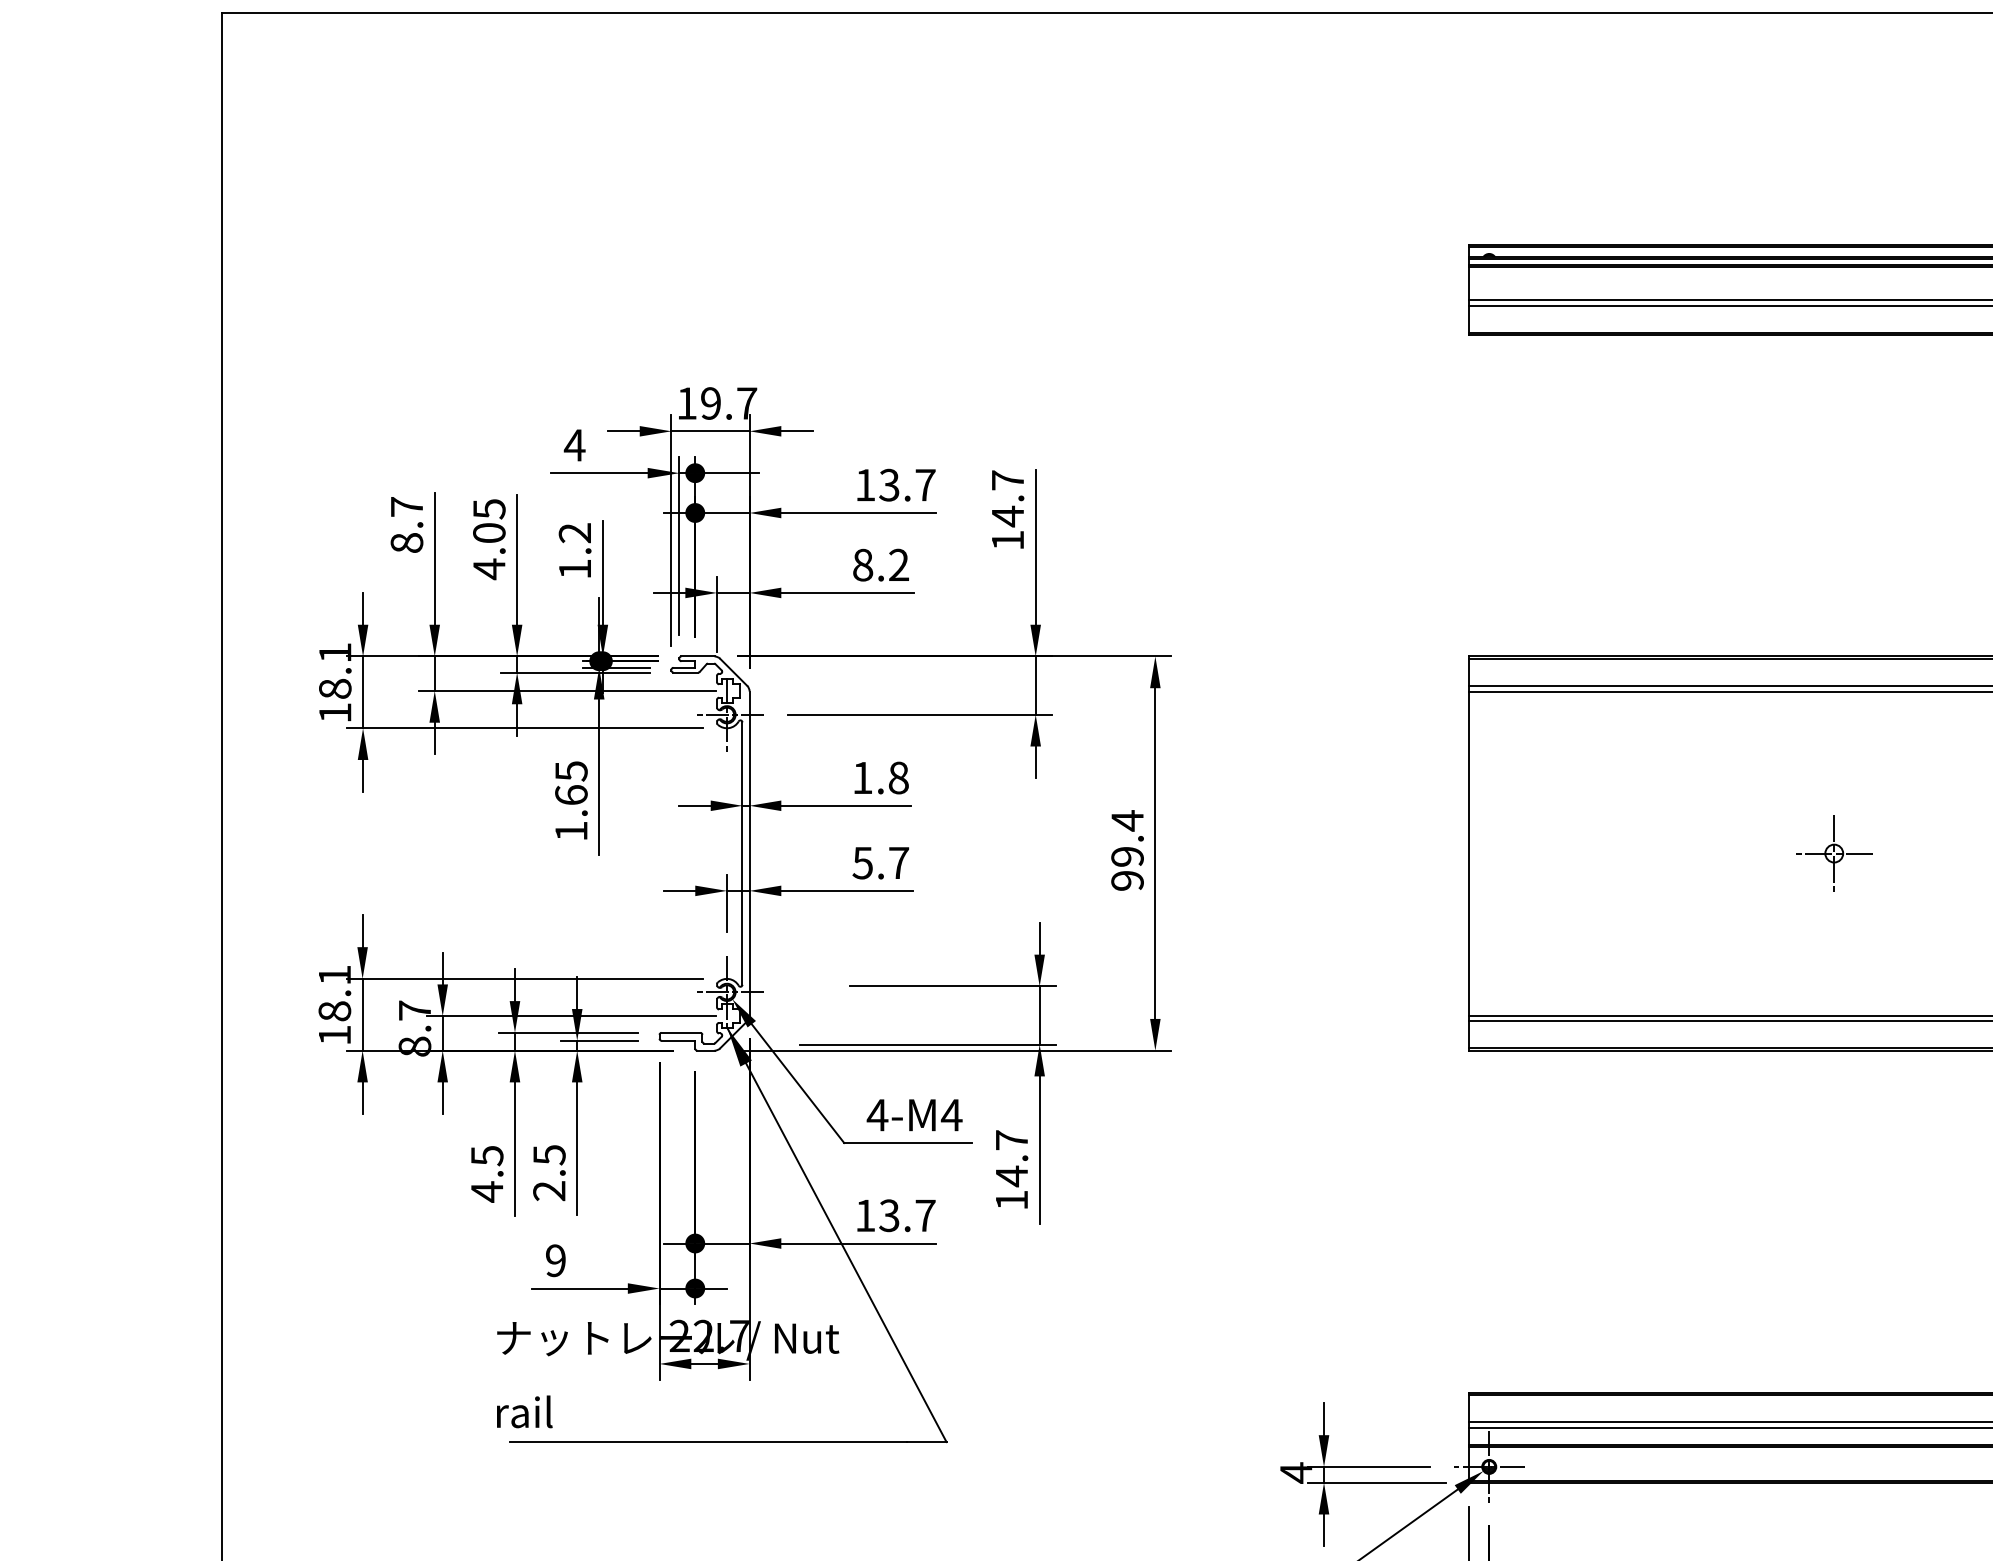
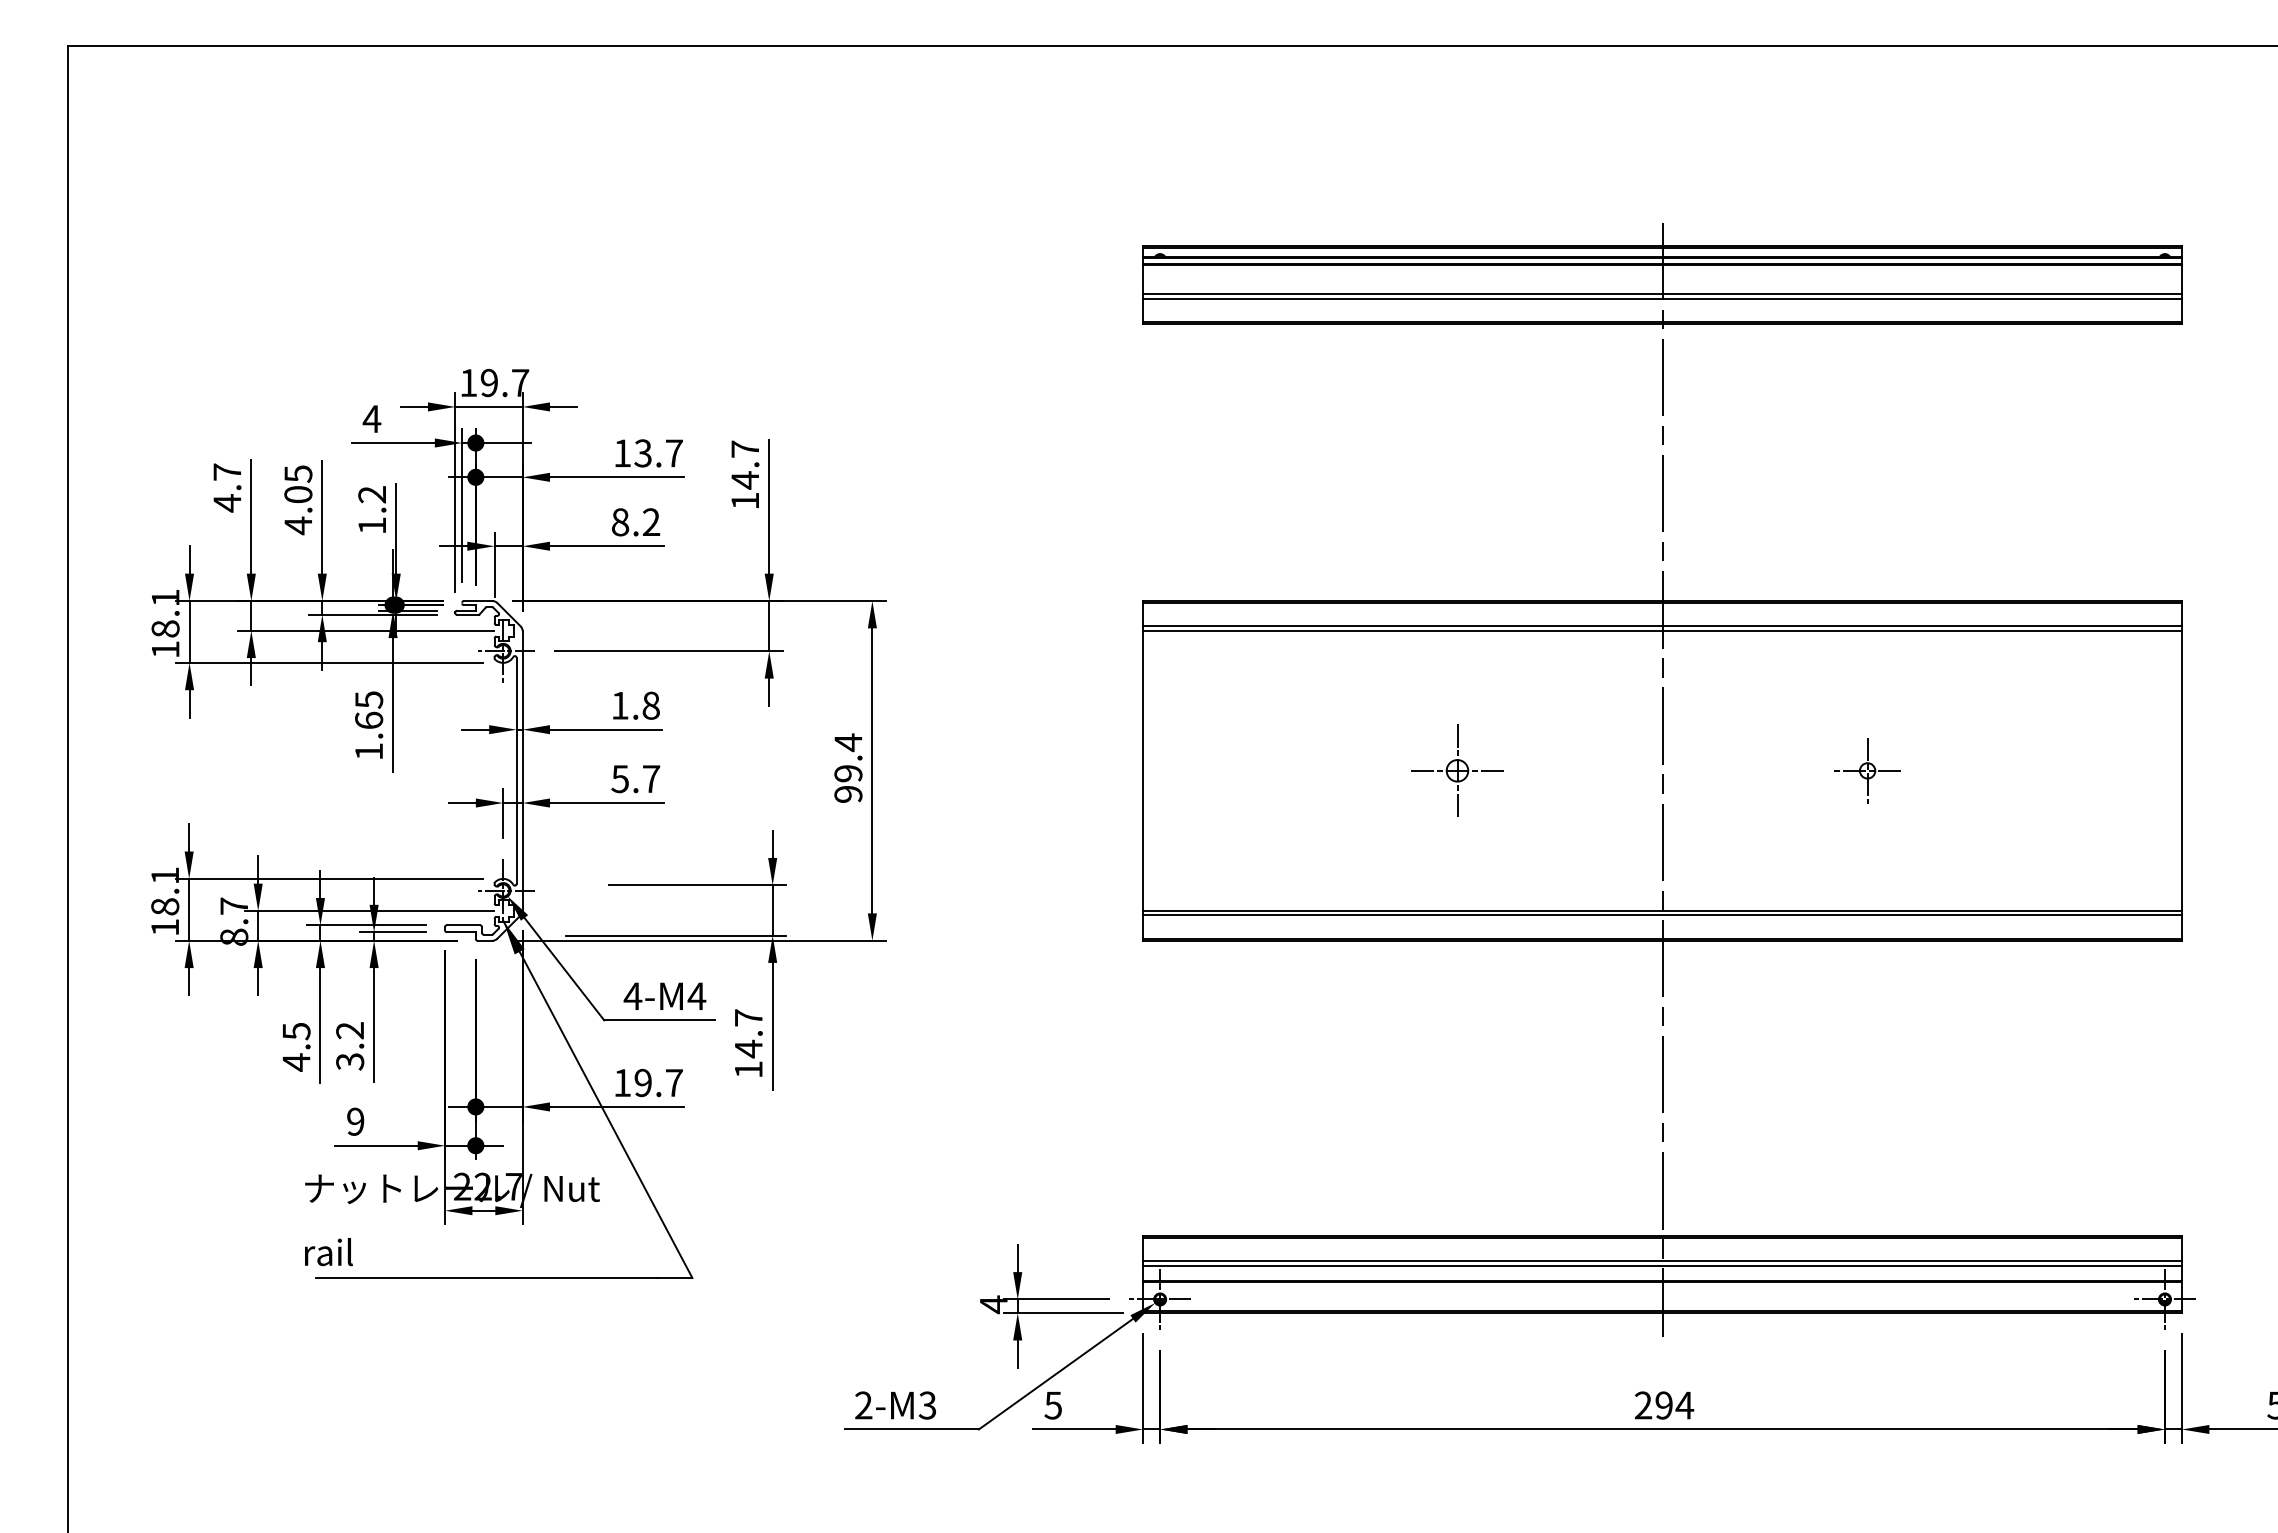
text: (407, 543) -> (227, 503), 8.7 -> 4.7
part: (1834, 853) -> (1457, 770), size x1.4
text: (549, 1173) -> (350, 1046), 2.5 -> 3.2
text: (888, 1216) -> (642, 1083), 13.7 -> 19.7

